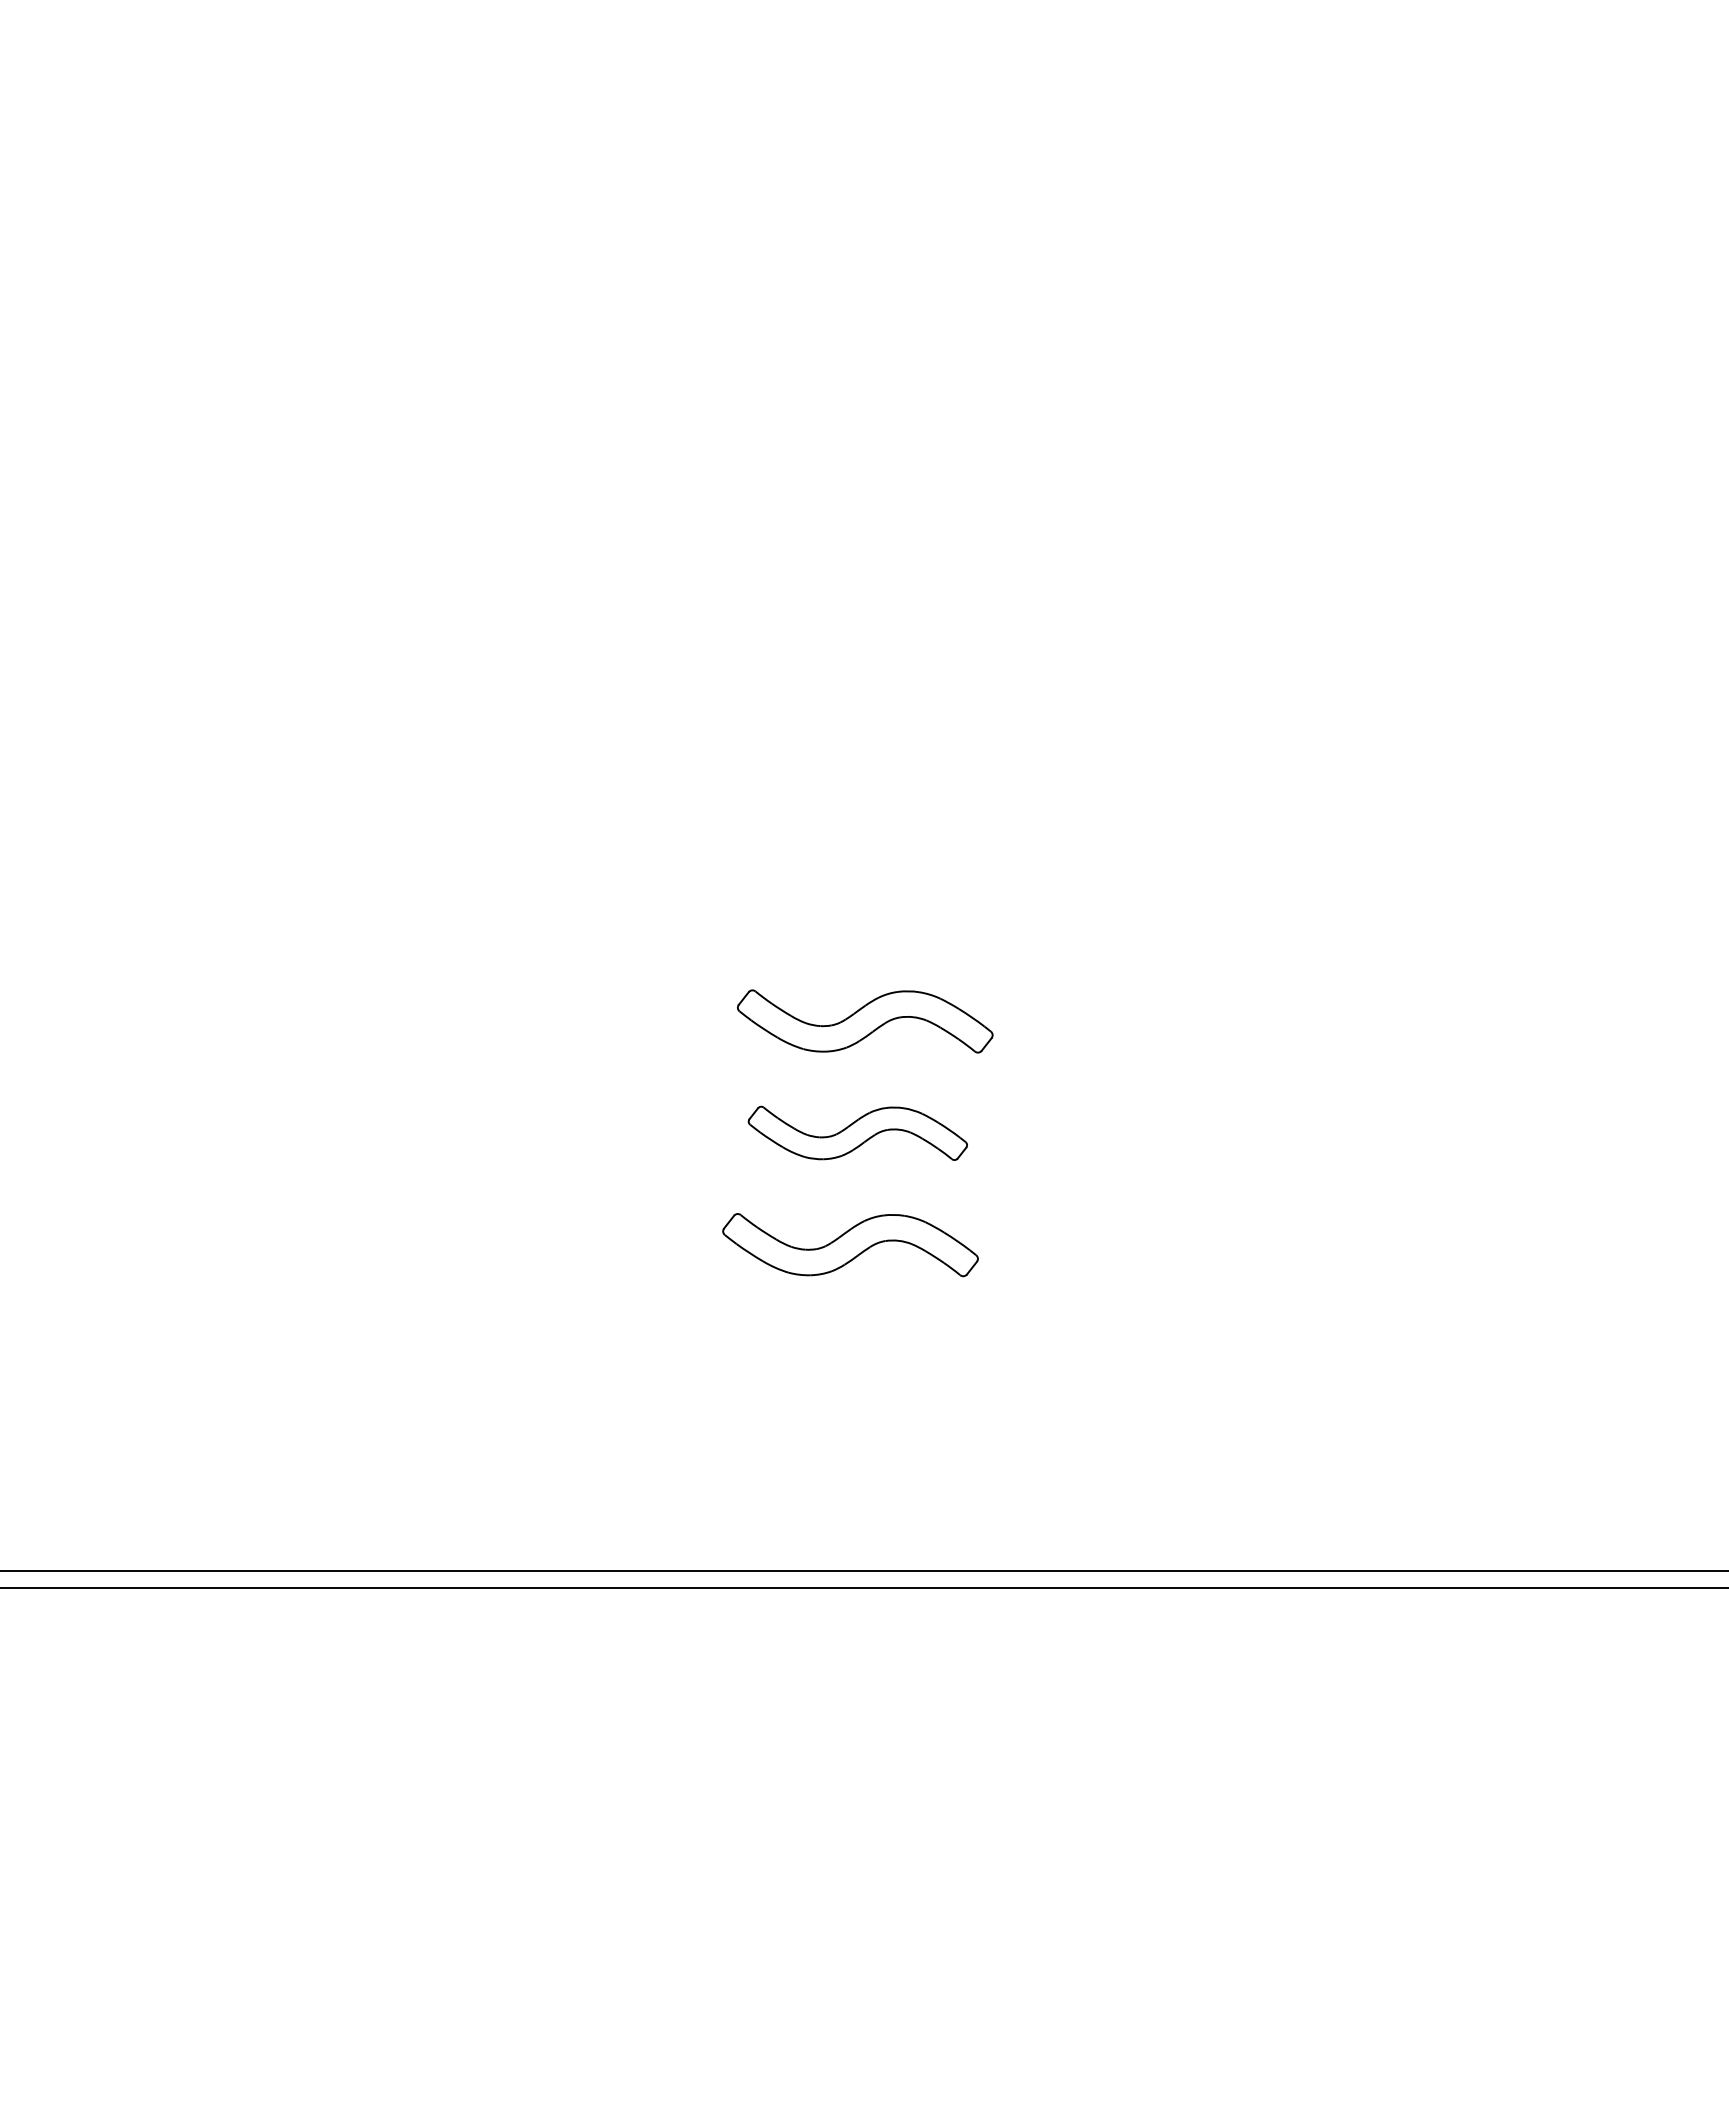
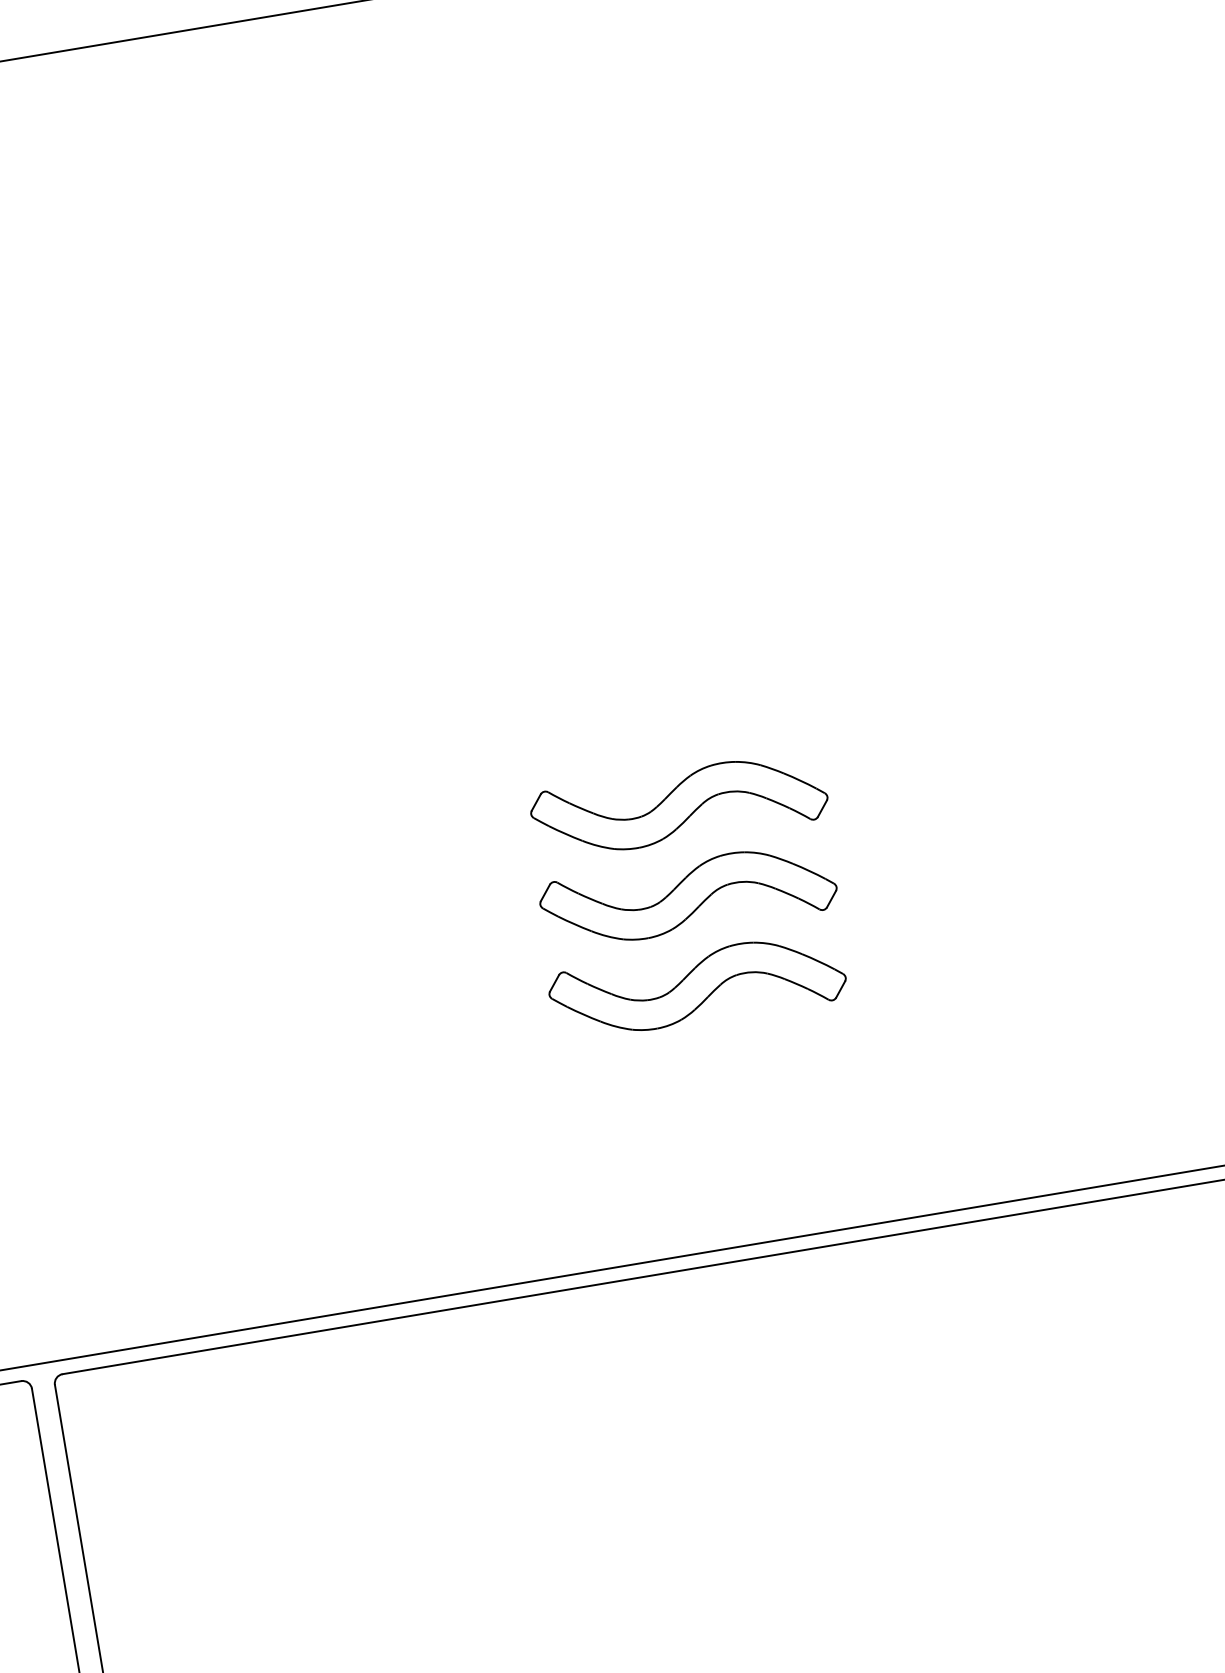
part: (865, 1021) -> (679, 805), size x1.43
part: (857, 1133) -> (688, 896), size x1.67
part: (850, 1244) -> (697, 985), size x1.43

